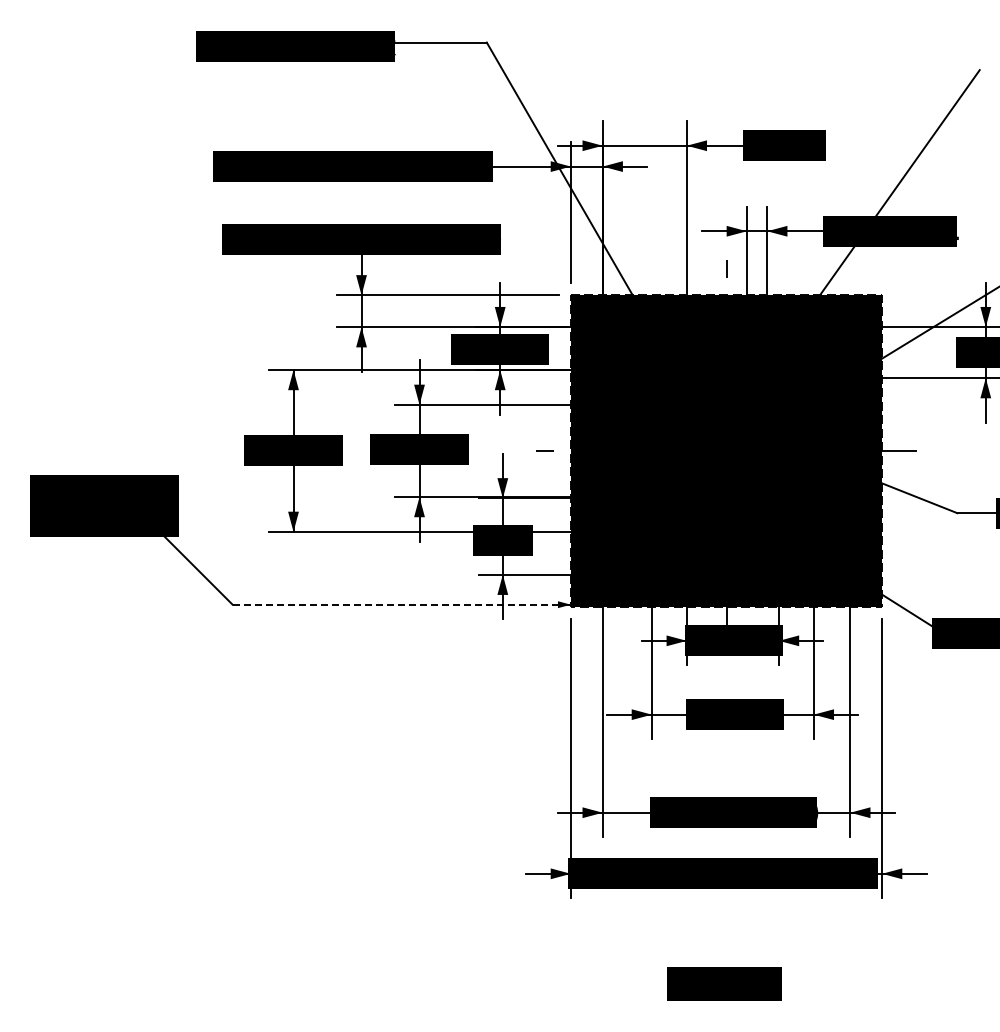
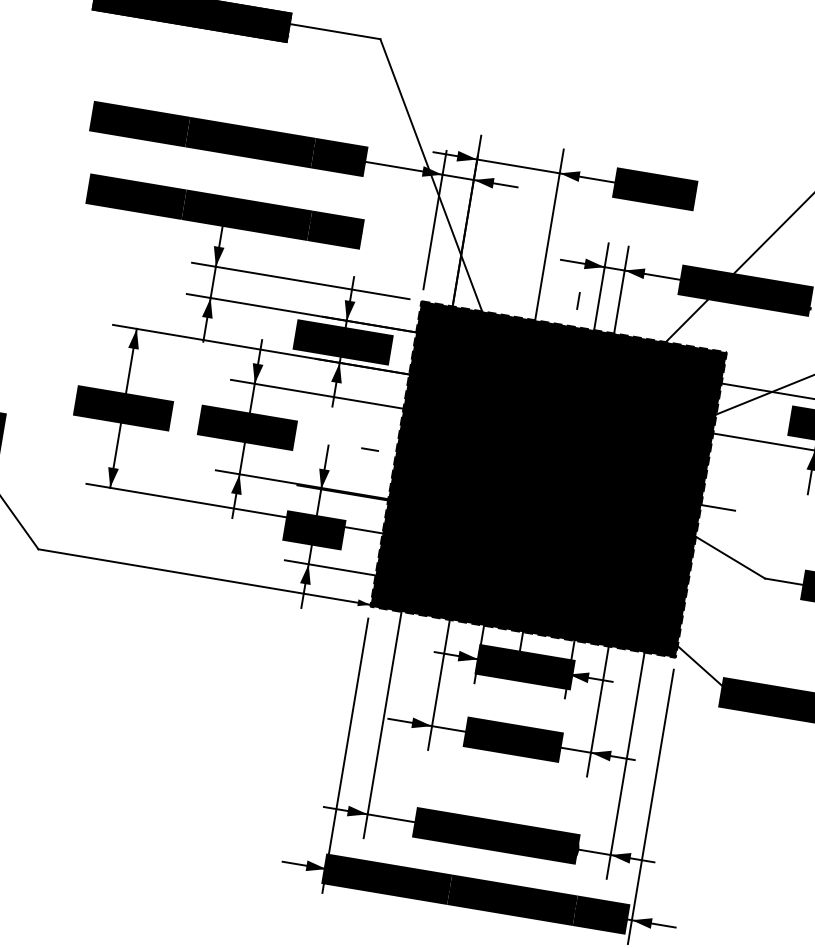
line: (402, 604) -> (205, 577), dashed -> solid

